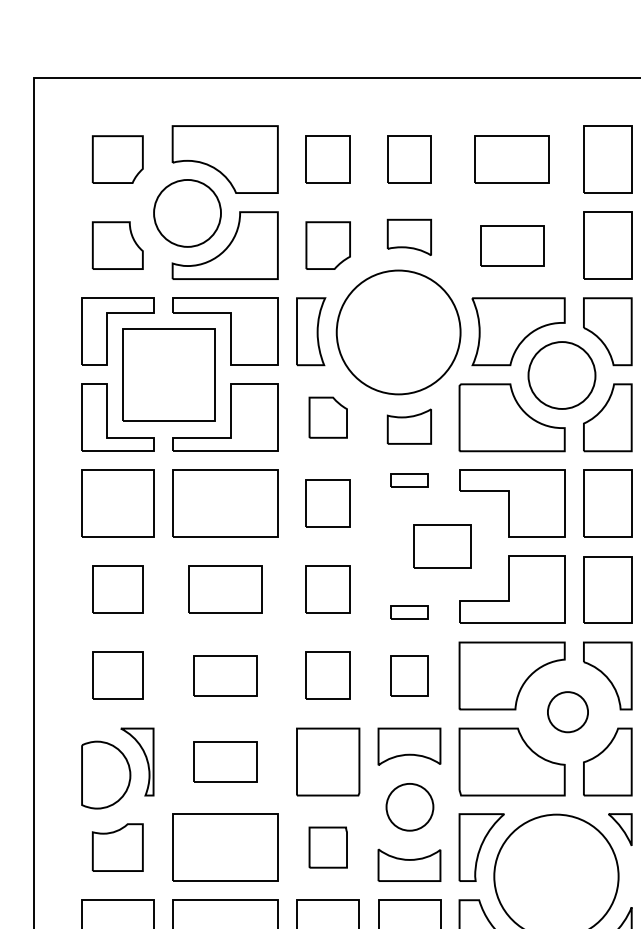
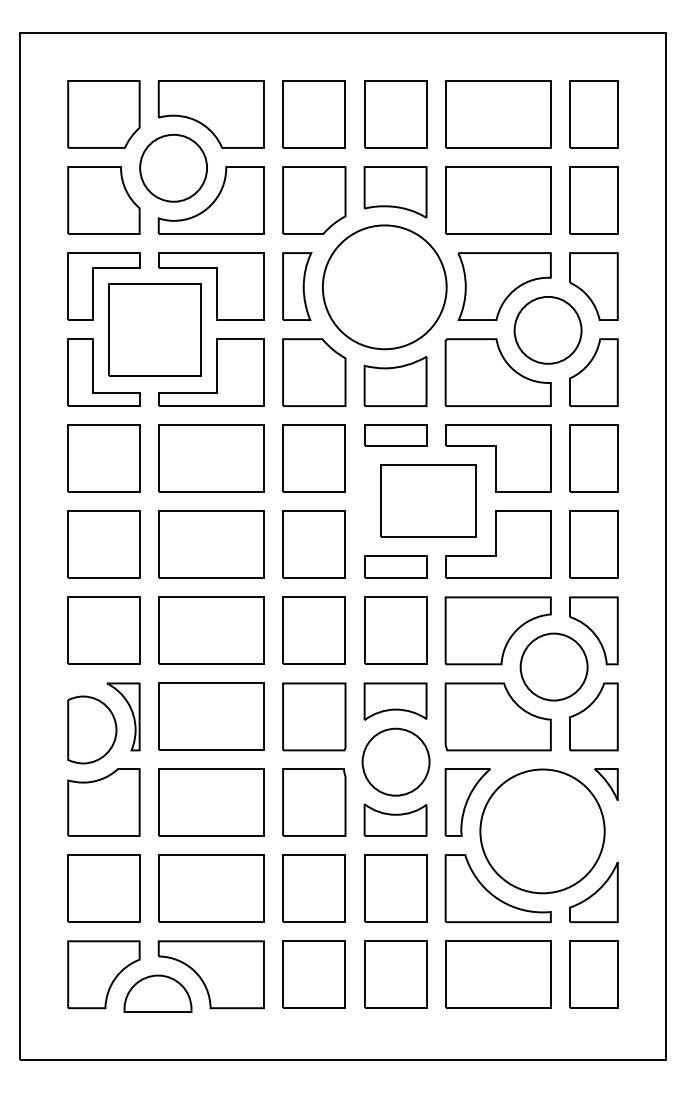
part: (117, 159) -> (103, 114), size x1.43
part: (327, 159) -> (313, 114), size x1.43
part: (409, 159) -> (395, 114), size x1.43
part: (512, 159) -> (498, 114), size x1.43
part: (409, 237) -> (395, 192), size x1.43
part: (117, 245) -> (103, 200), size x1.43
part: (328, 245) -> (314, 200), size x1.43
part: (512, 245) -> (498, 200), size x1.67
part: (328, 417) -> (314, 372), size x1.67
part: (409, 426) -> (395, 381), size x1.43
part: (409, 480) -> (395, 435), size x1.67
part: (327, 503) -> (313, 458), size x1.43
part: (442, 545) -> (428, 500), size x1.67
part: (117, 589) -> (103, 544), size x1.43
part: (225, 589) -> (211, 544), size x1.43
part: (327, 589) -> (313, 544), size x1.43
part: (409, 611) -> (395, 566), size x1.67
part: (117, 675) -> (103, 630), size x1.43
part: (225, 675) -> (211, 630), size x1.67
part: (327, 675) -> (313, 630), size x1.43
part: (409, 675) -> (395, 630), size x1.67
part: (567, 711) -> (553, 666), size x1.67
part: (225, 761) -> (211, 716), size x1.67
part: (409, 806) -> (395, 761), size x1.43
part: (117, 847) -> (103, 802), size x1.43
part: (328, 847) -> (314, 802), size x1.67

